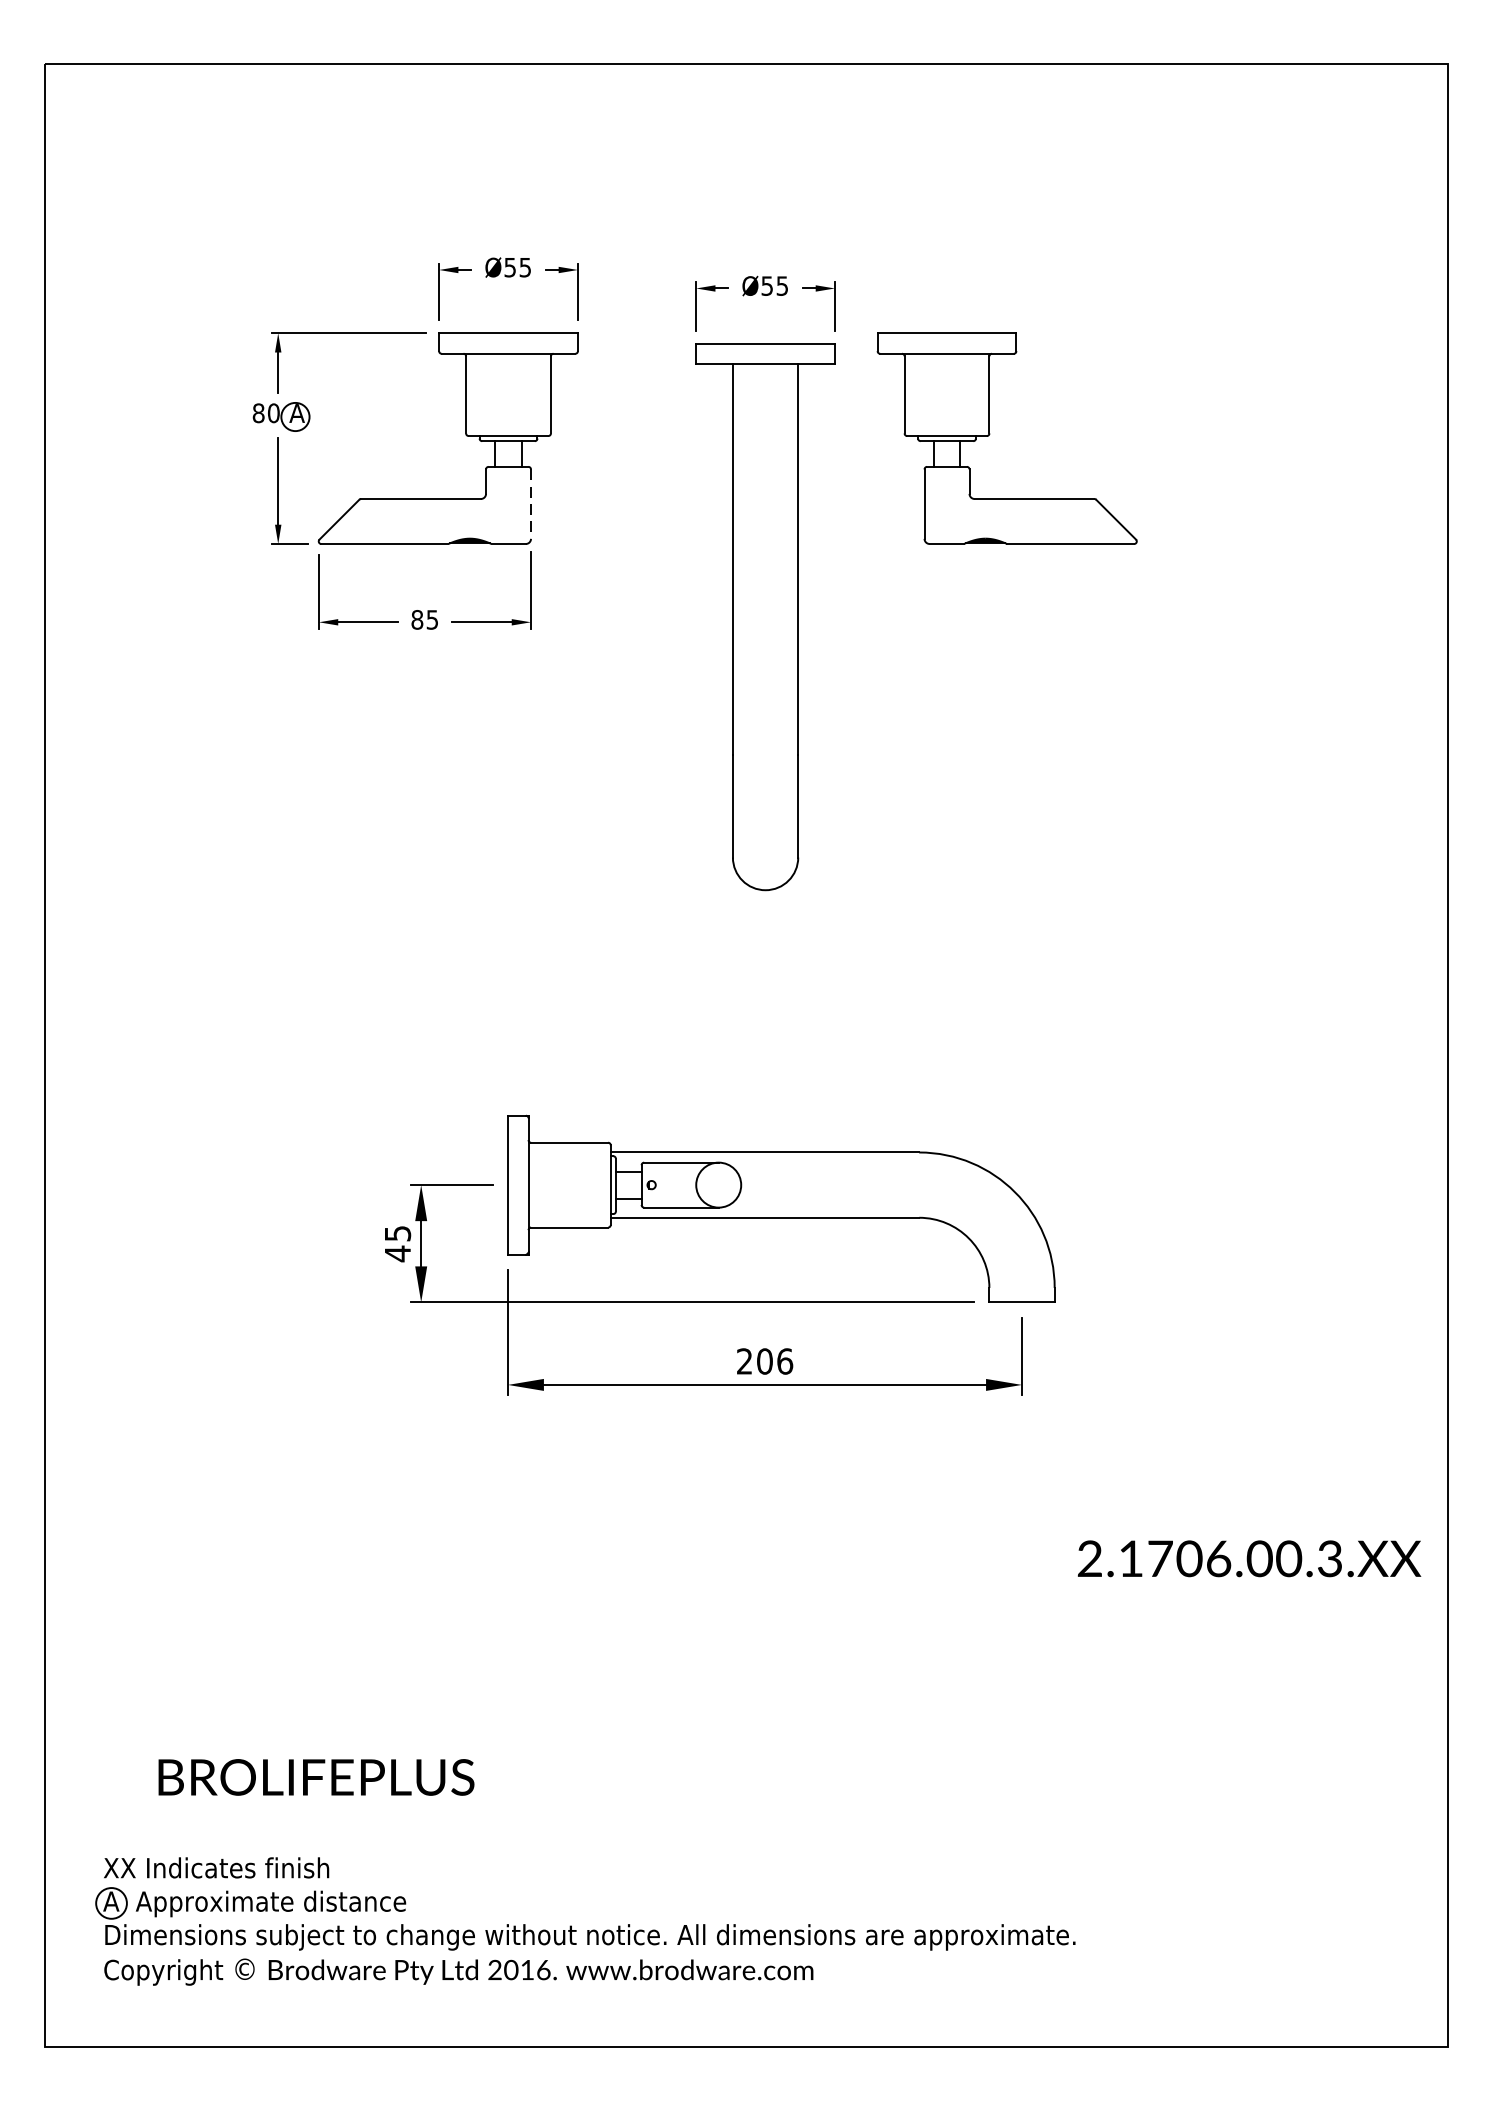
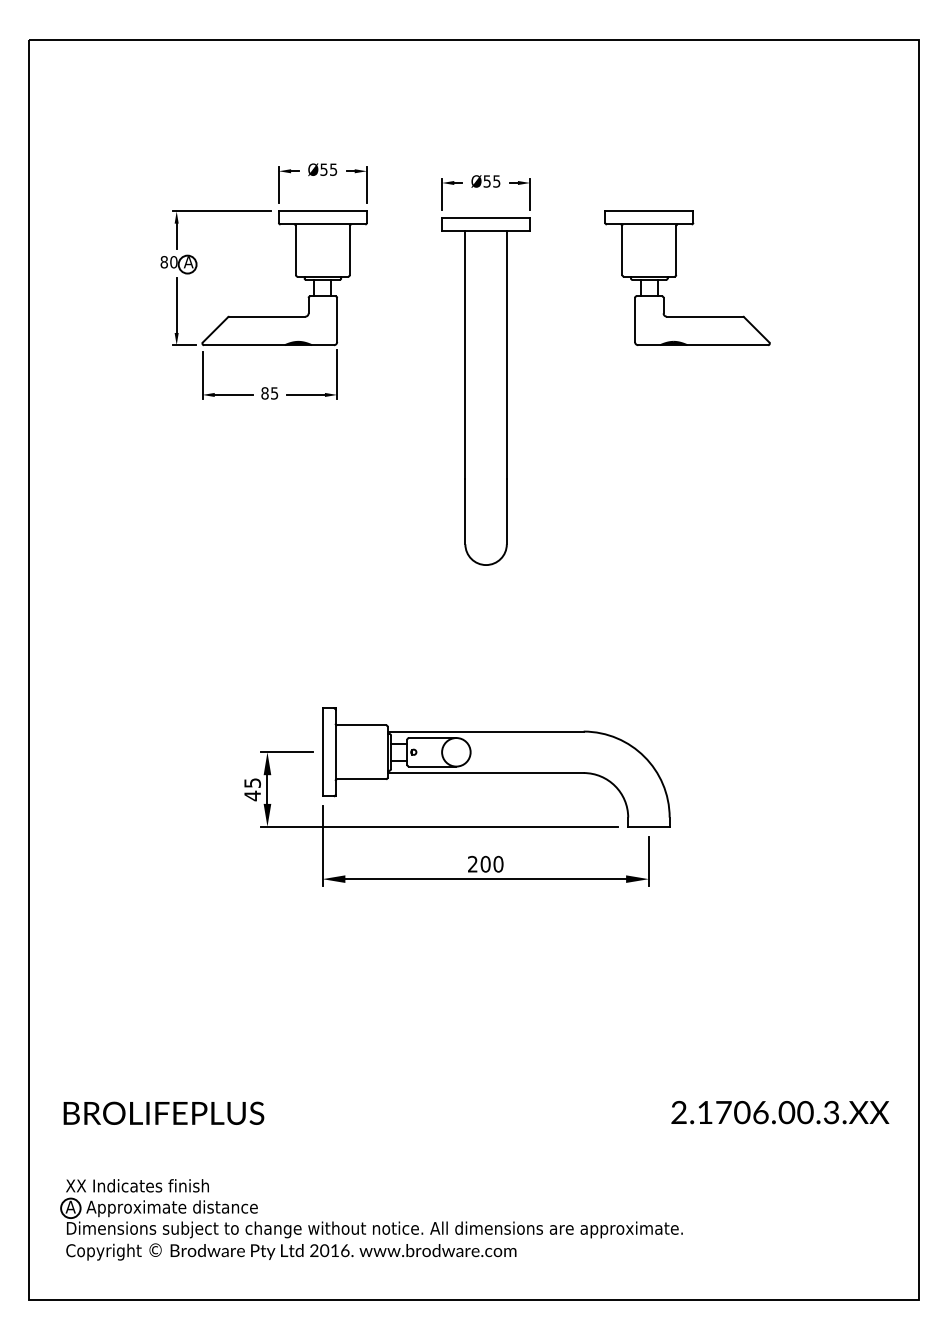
part: (991, 434) -> (677, 275), moved
line: (531, 505) -> (337, 320), dashed -> solid
text: (785, 1361) -> (498, 864), 206 -> 200
text: (1249, 1558) -> (780, 1112), moved
text: (315, 1776) -> (163, 1112), moved

